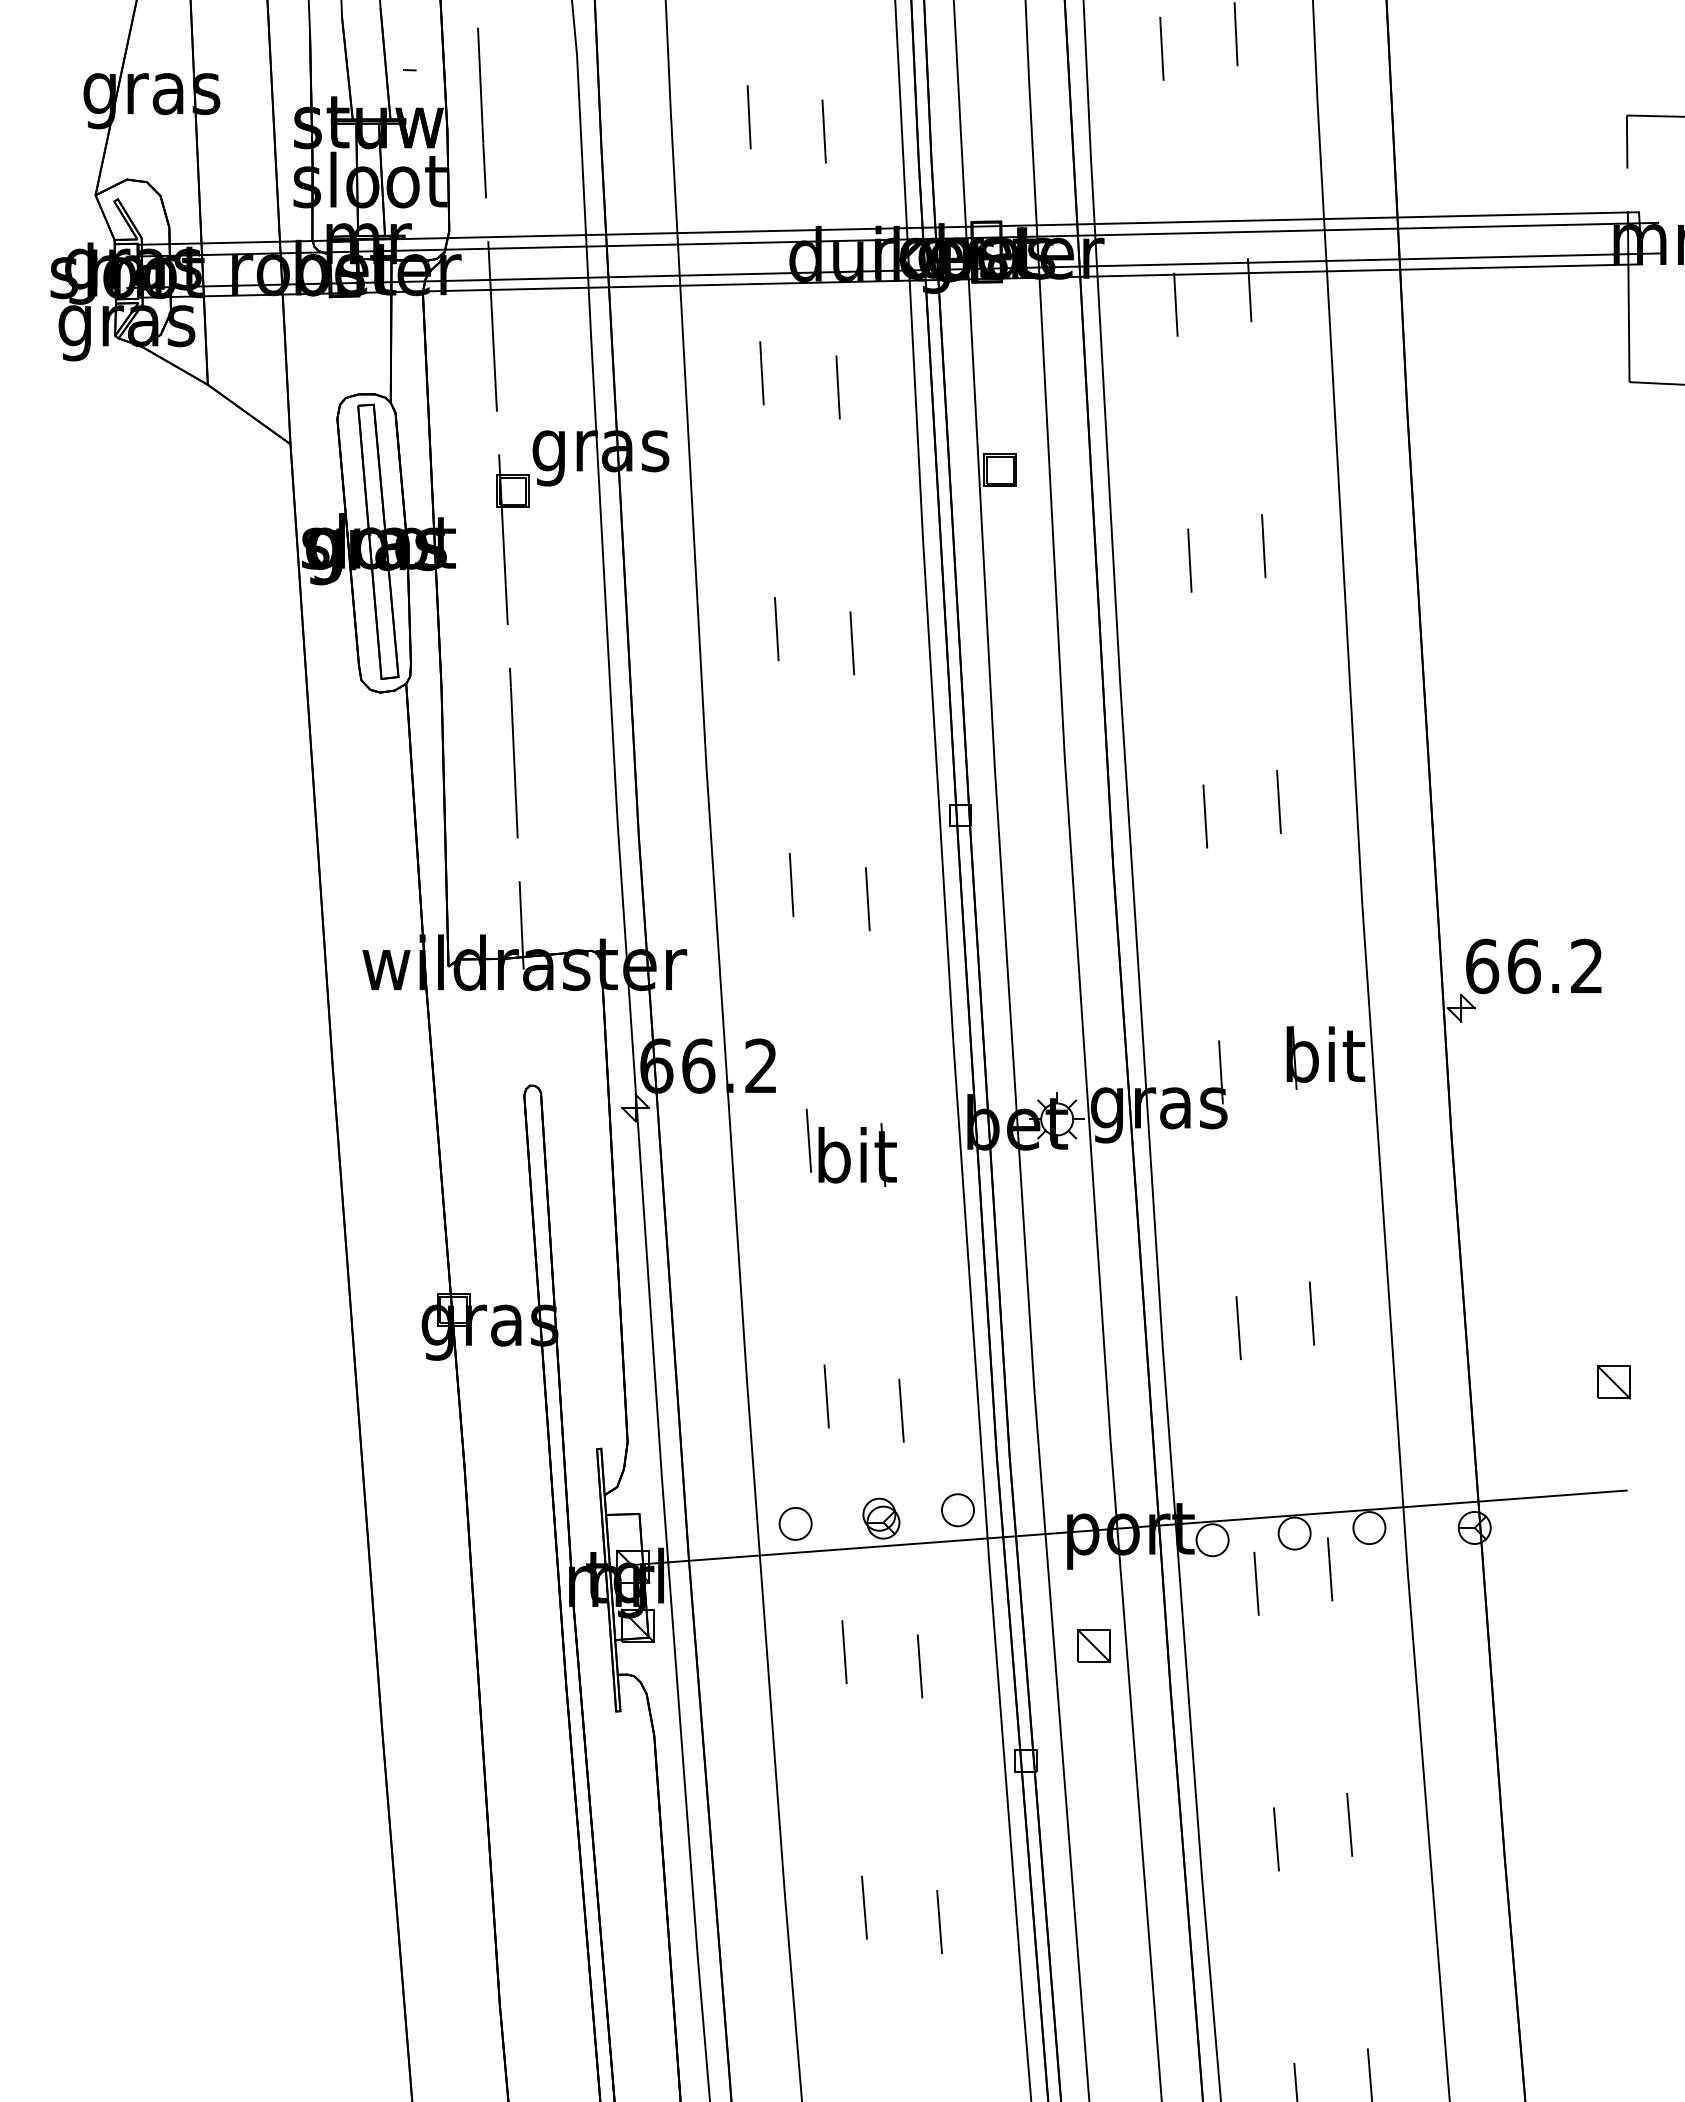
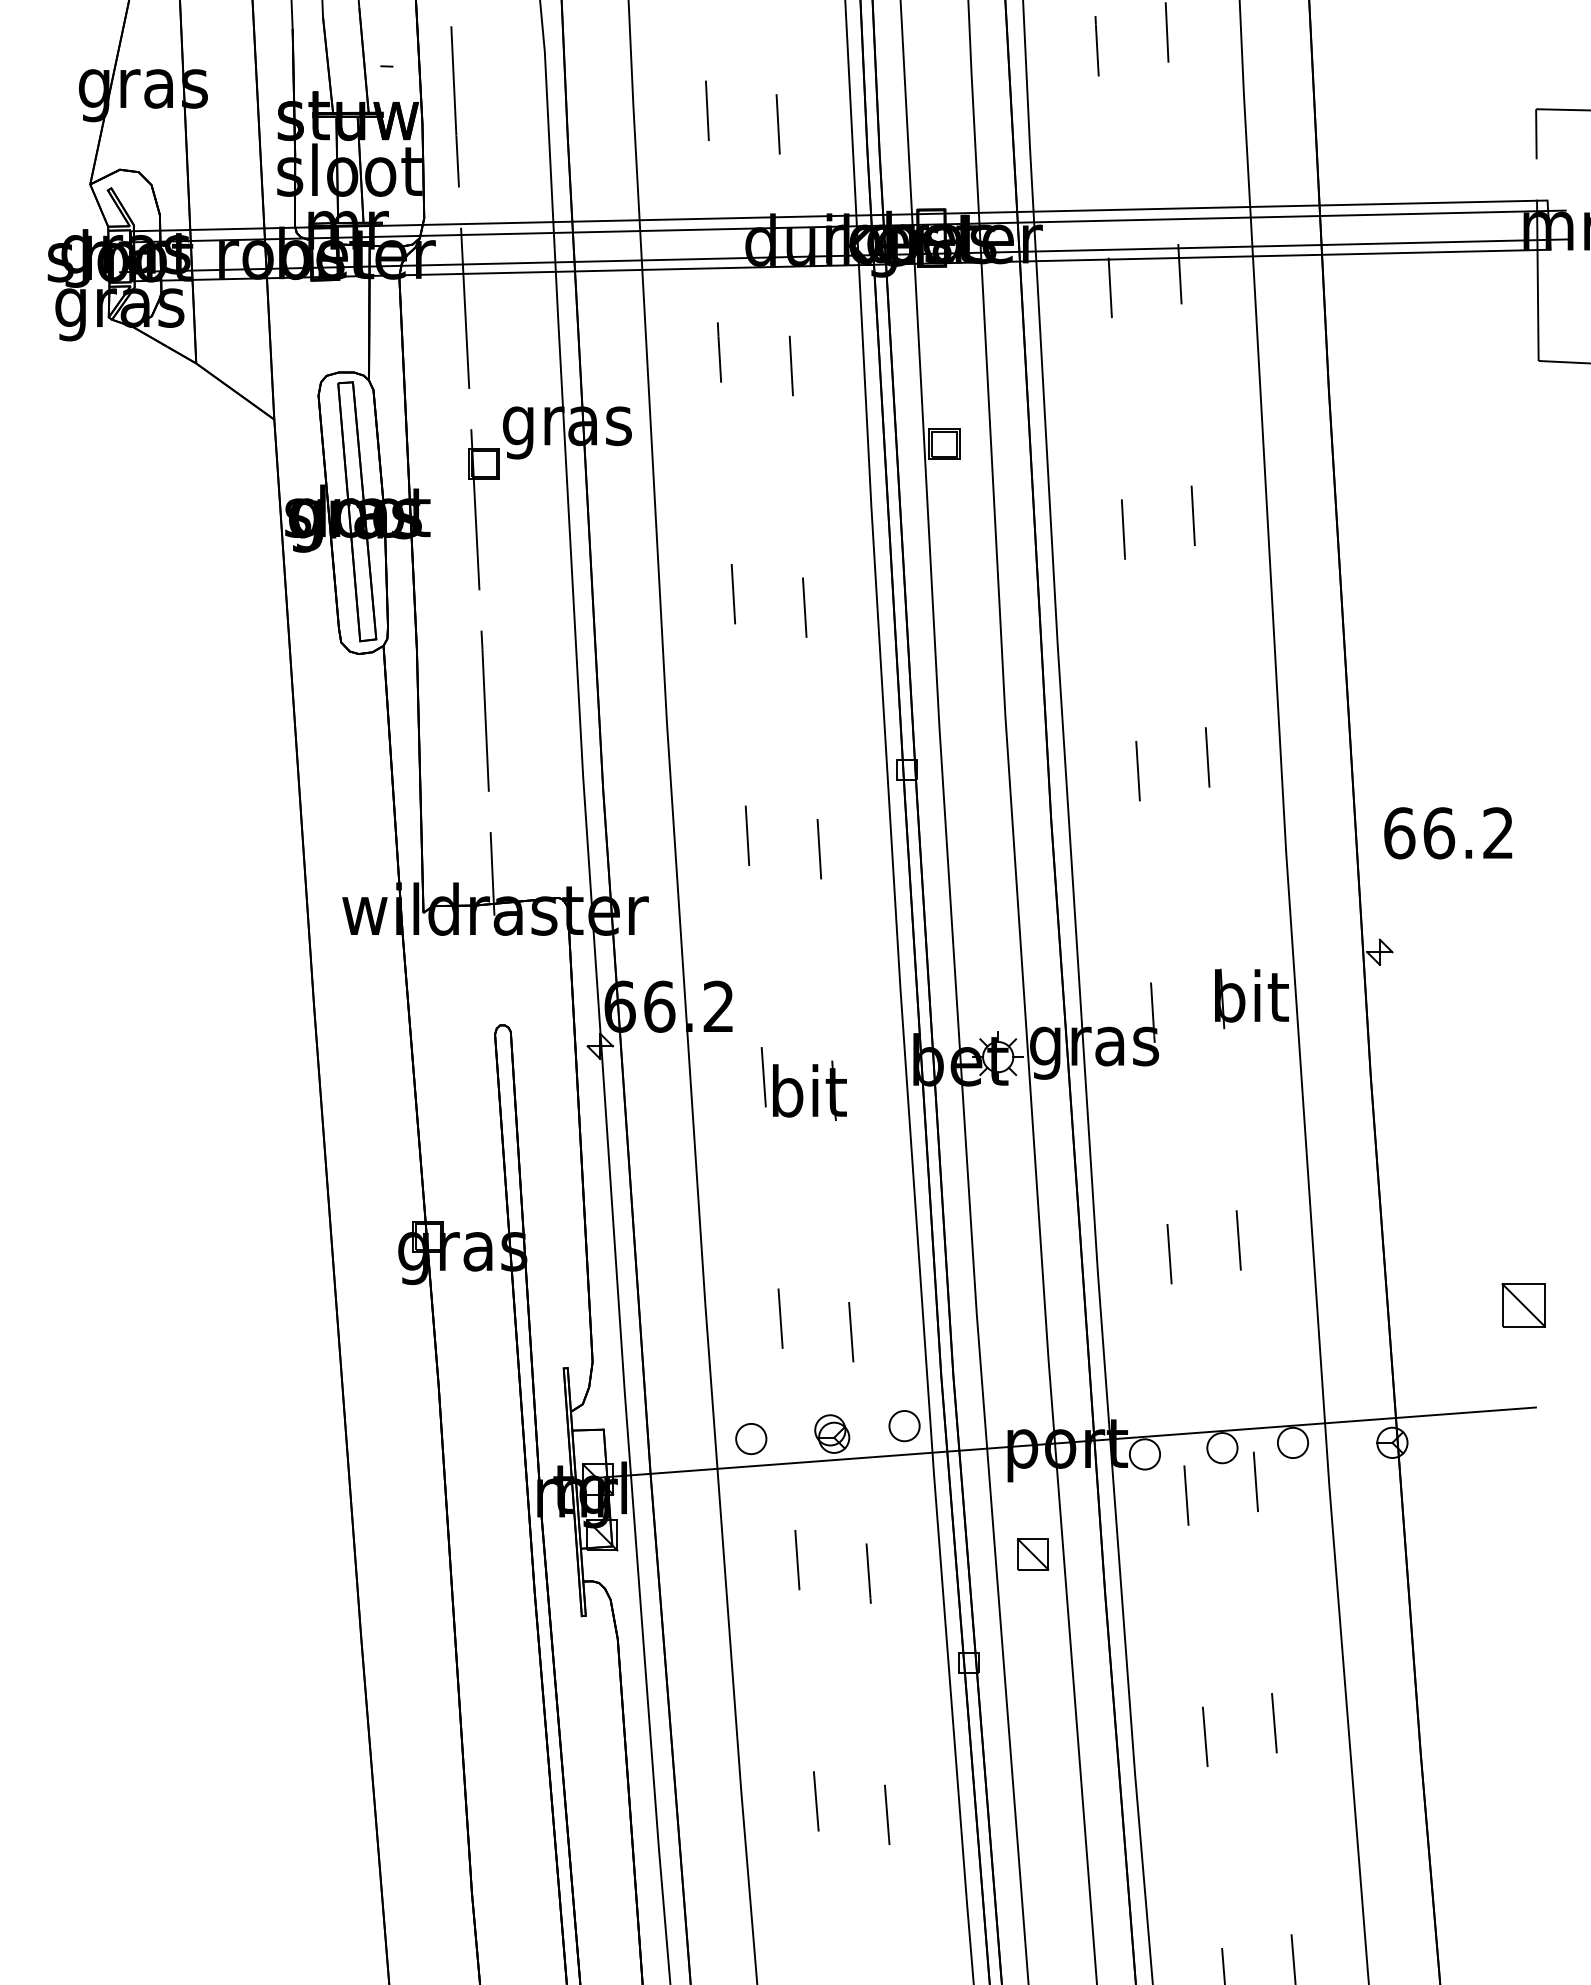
text: (1533, 966) -> (1447, 833), moved
part: (1614, 1382) -> (1524, 1305), size x1.4

